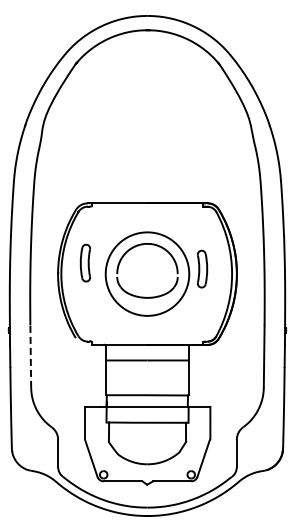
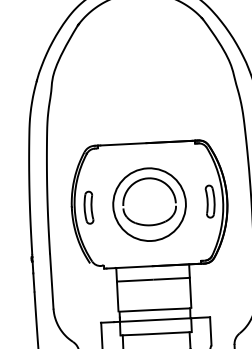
part: (85, 262) -> (88, 207), moved
part: (202, 268) -> (210, 201), moved
line: (30, 356) -> (51, 281), dashed -> solid

